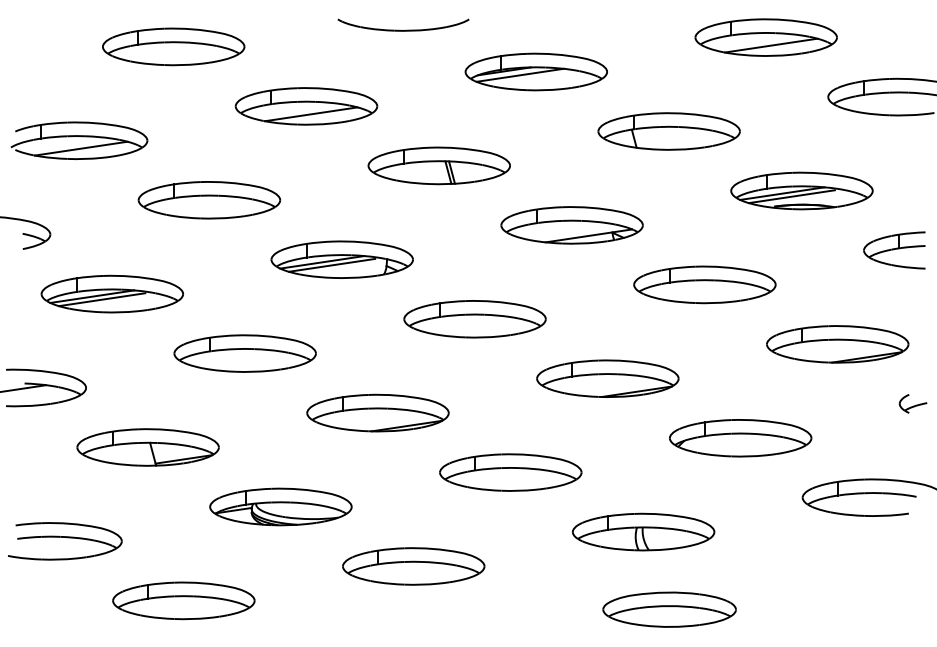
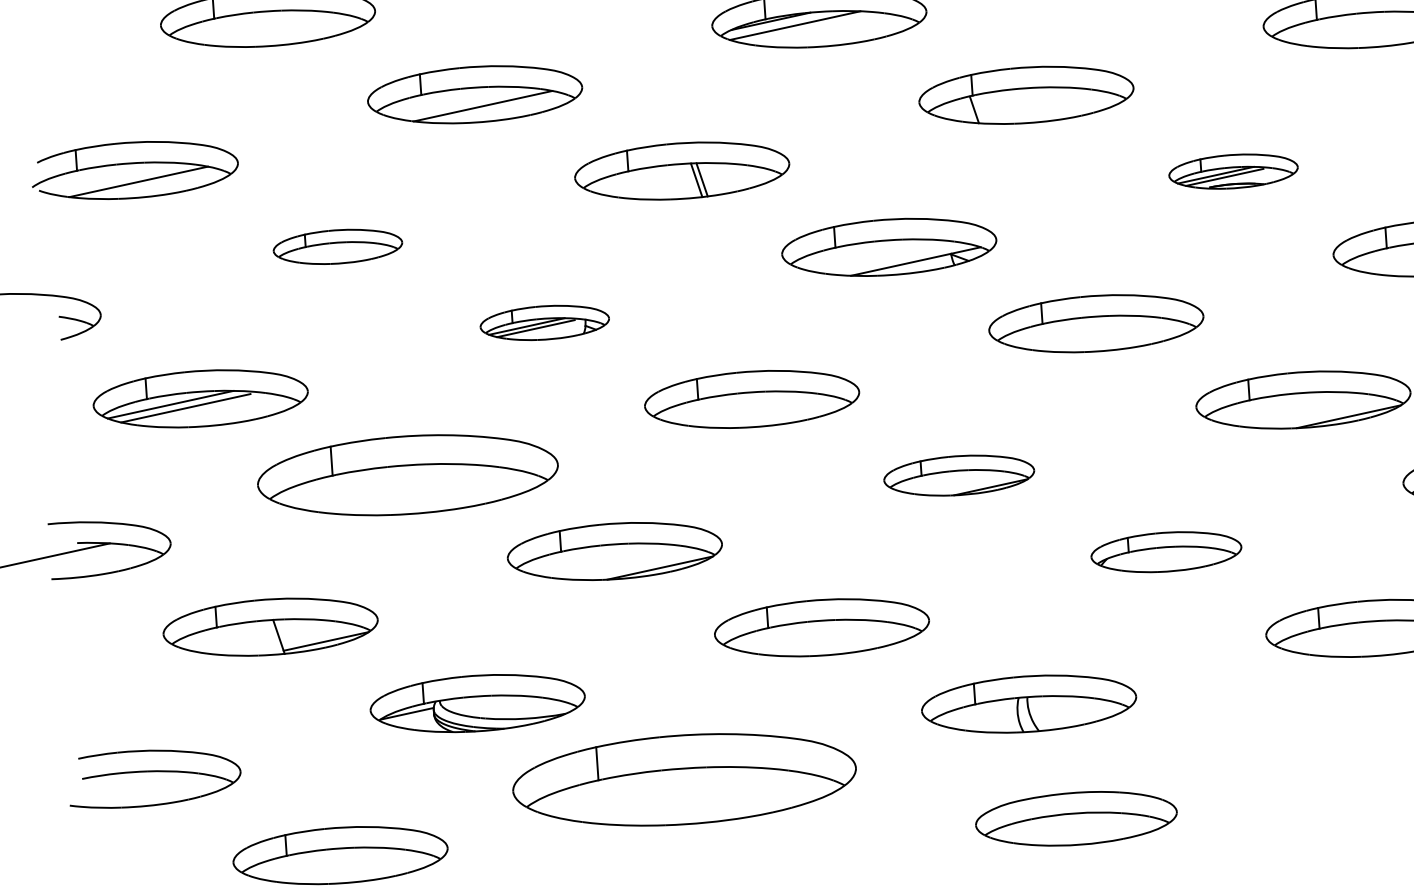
part: (801, 190) -> (1232, 170), size x0.6
part: (209, 200) -> (338, 247), size x0.6
part: (341, 259) -> (543, 322), size x0.6
part: (244, 353) -> (406, 475), size x1.4
part: (607, 378) -> (958, 475), size x0.7
part: (740, 438) -> (1166, 552), size x0.7
part: (413, 566) -> (684, 779), size x1.6

